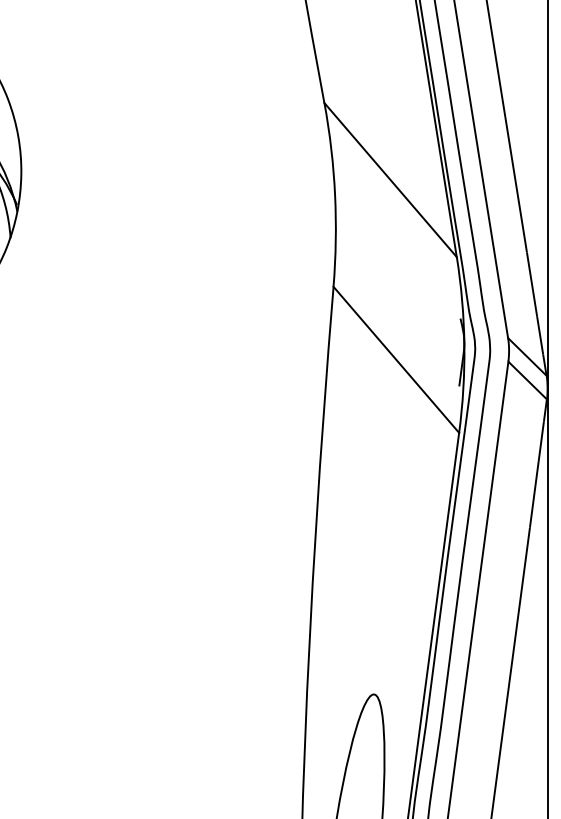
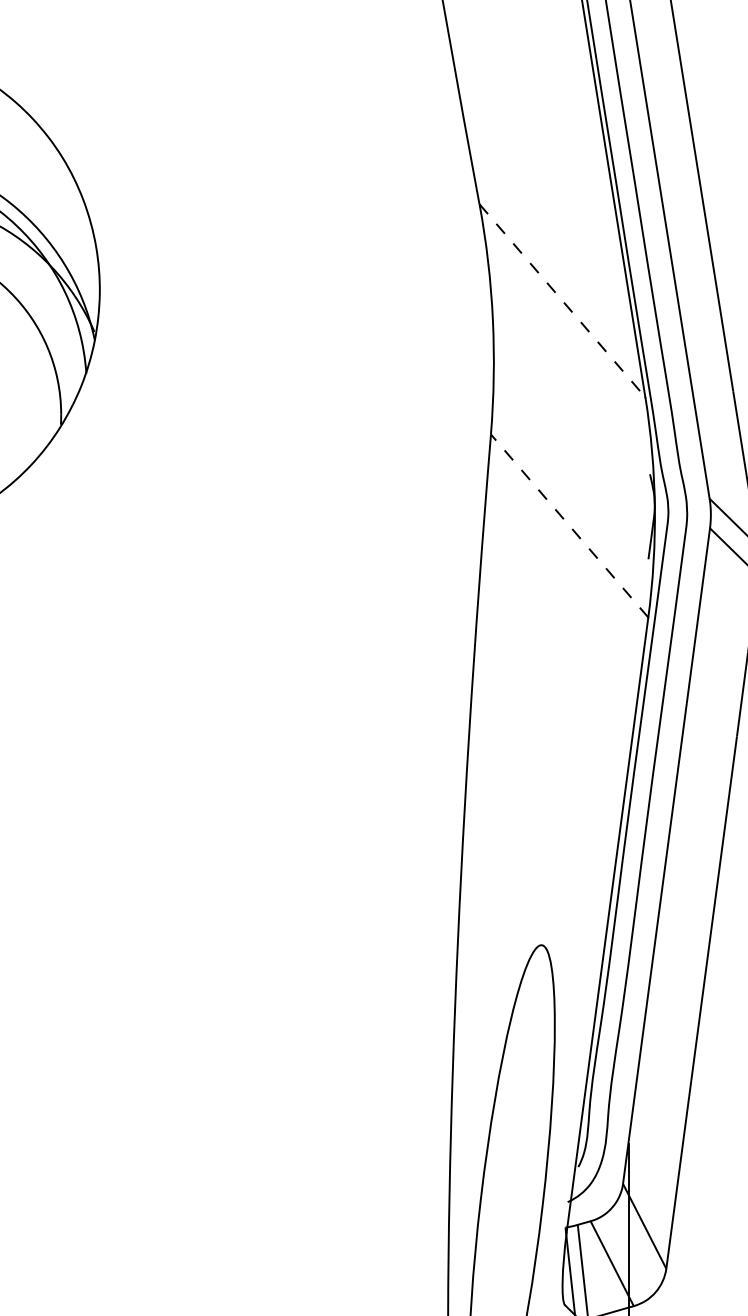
line: (390, 180) -> (562, 301), solid -> dashed
line: (396, 359) -> (569, 525), solid -> dashed

